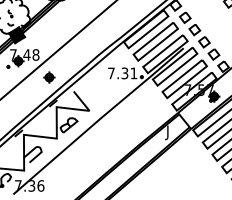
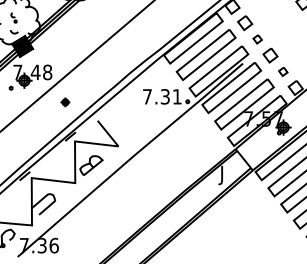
part: (194, 30) -> (257, 39), size x0.6
part: (214, 54) -> (283, 71), size x0.6
part: (49, 77) -> (65, 102), size x0.6

